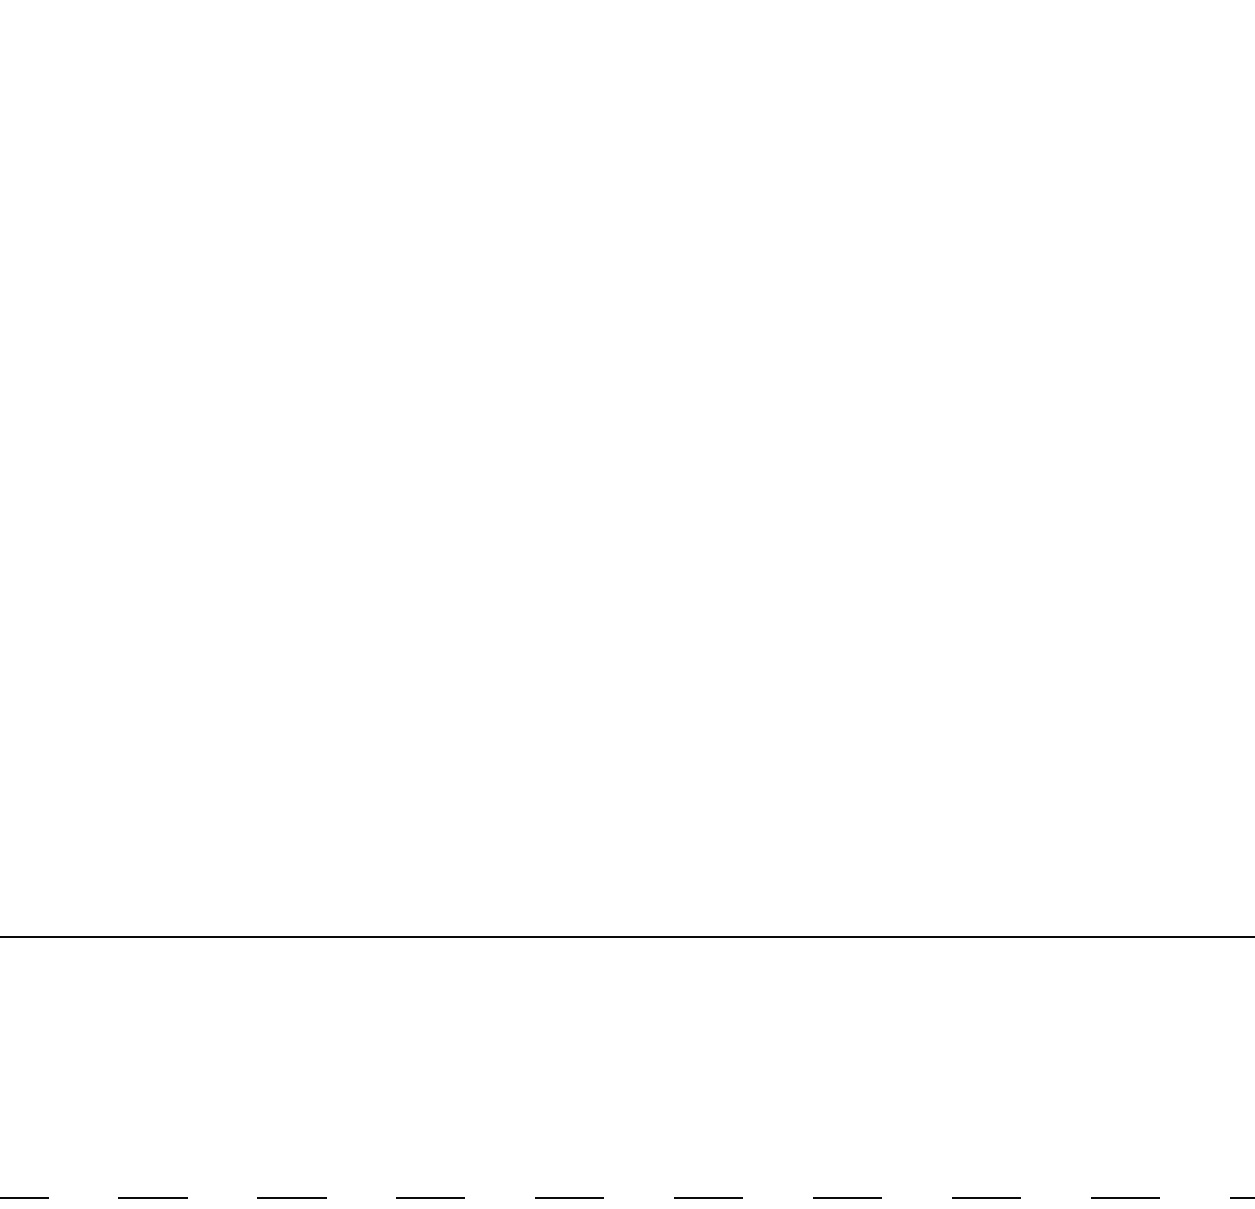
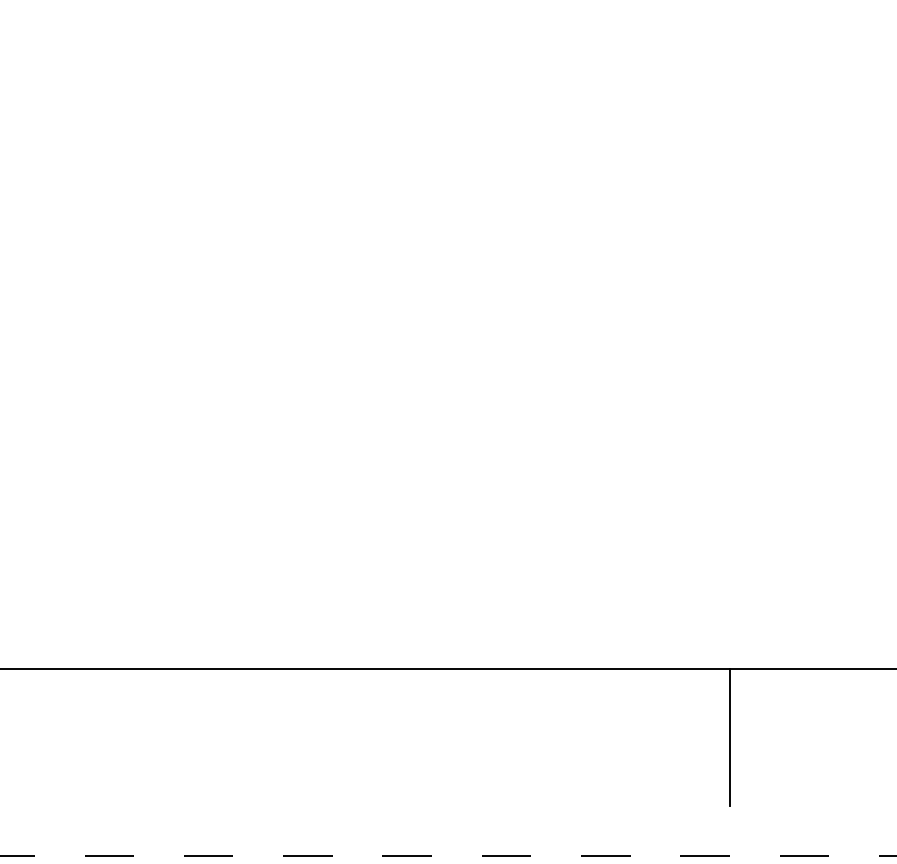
line: (1021, 1032) -> (729, 737), added

